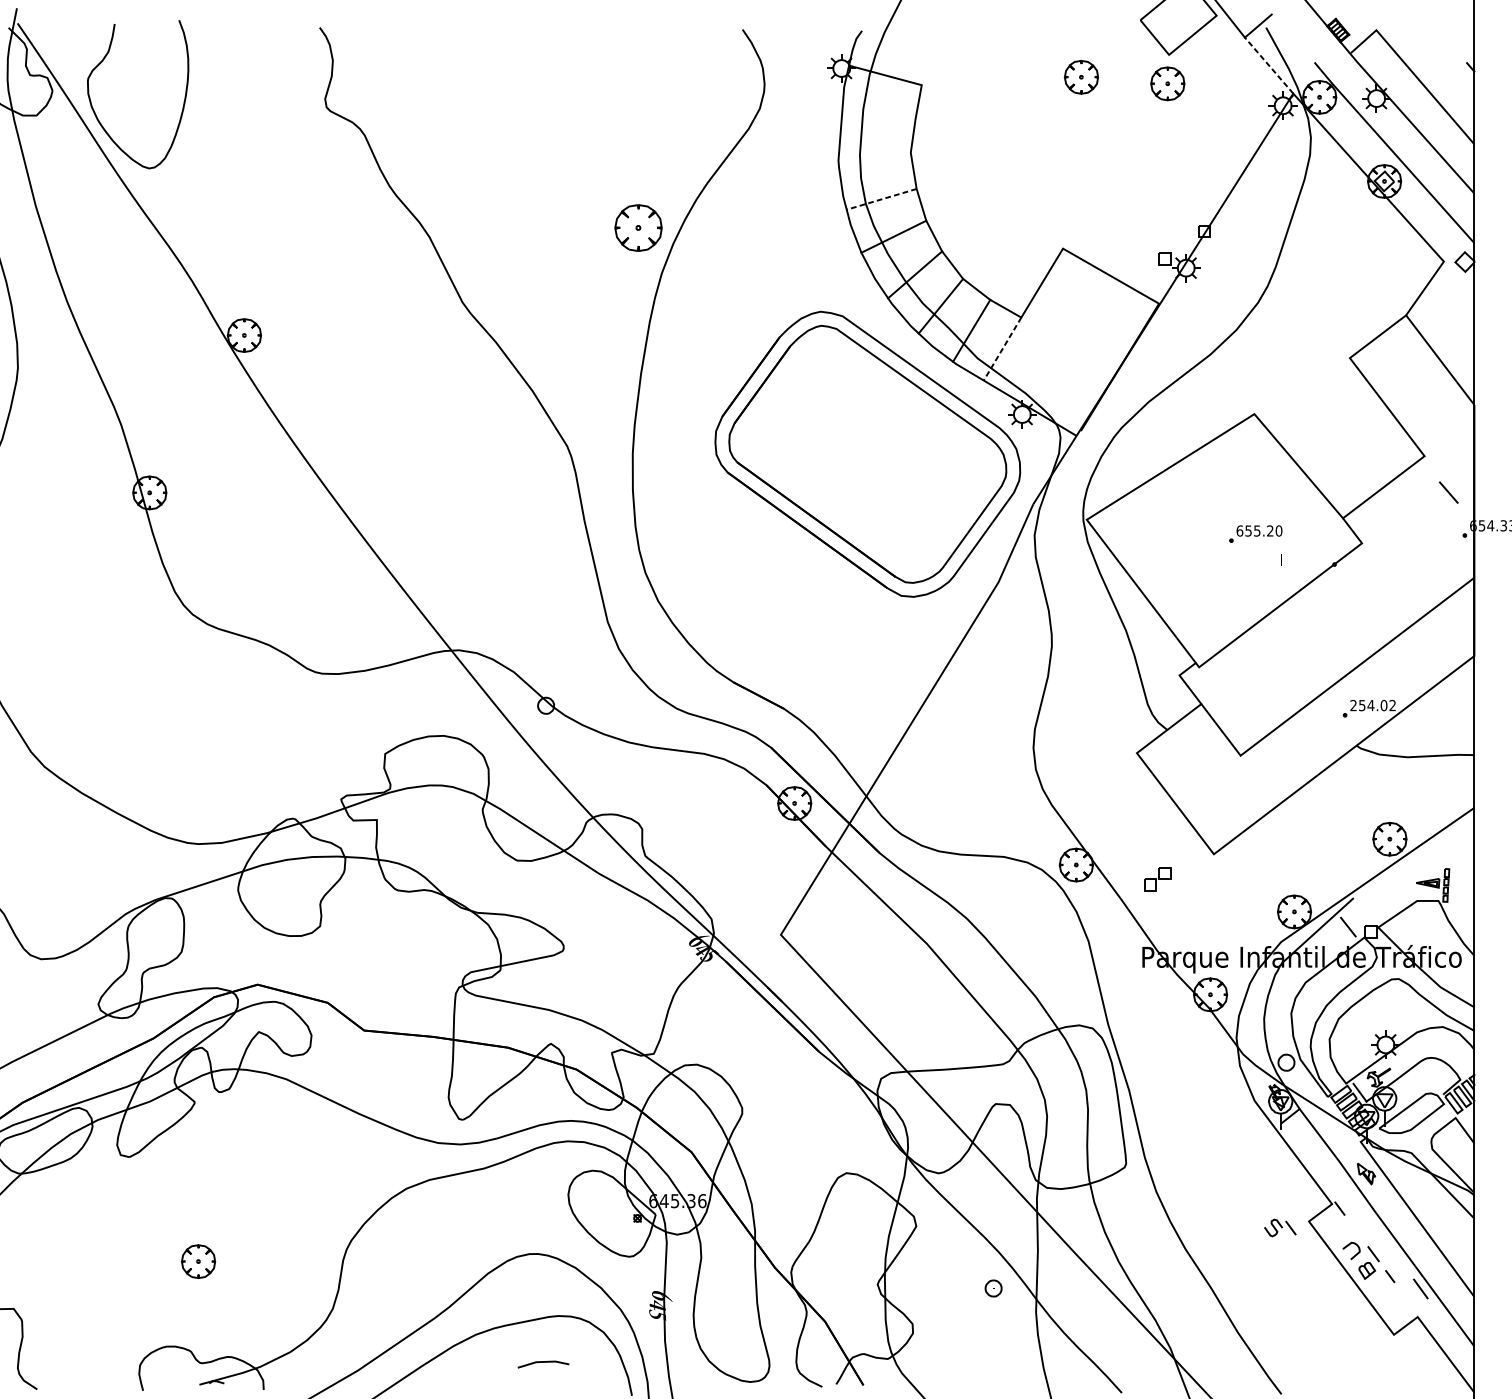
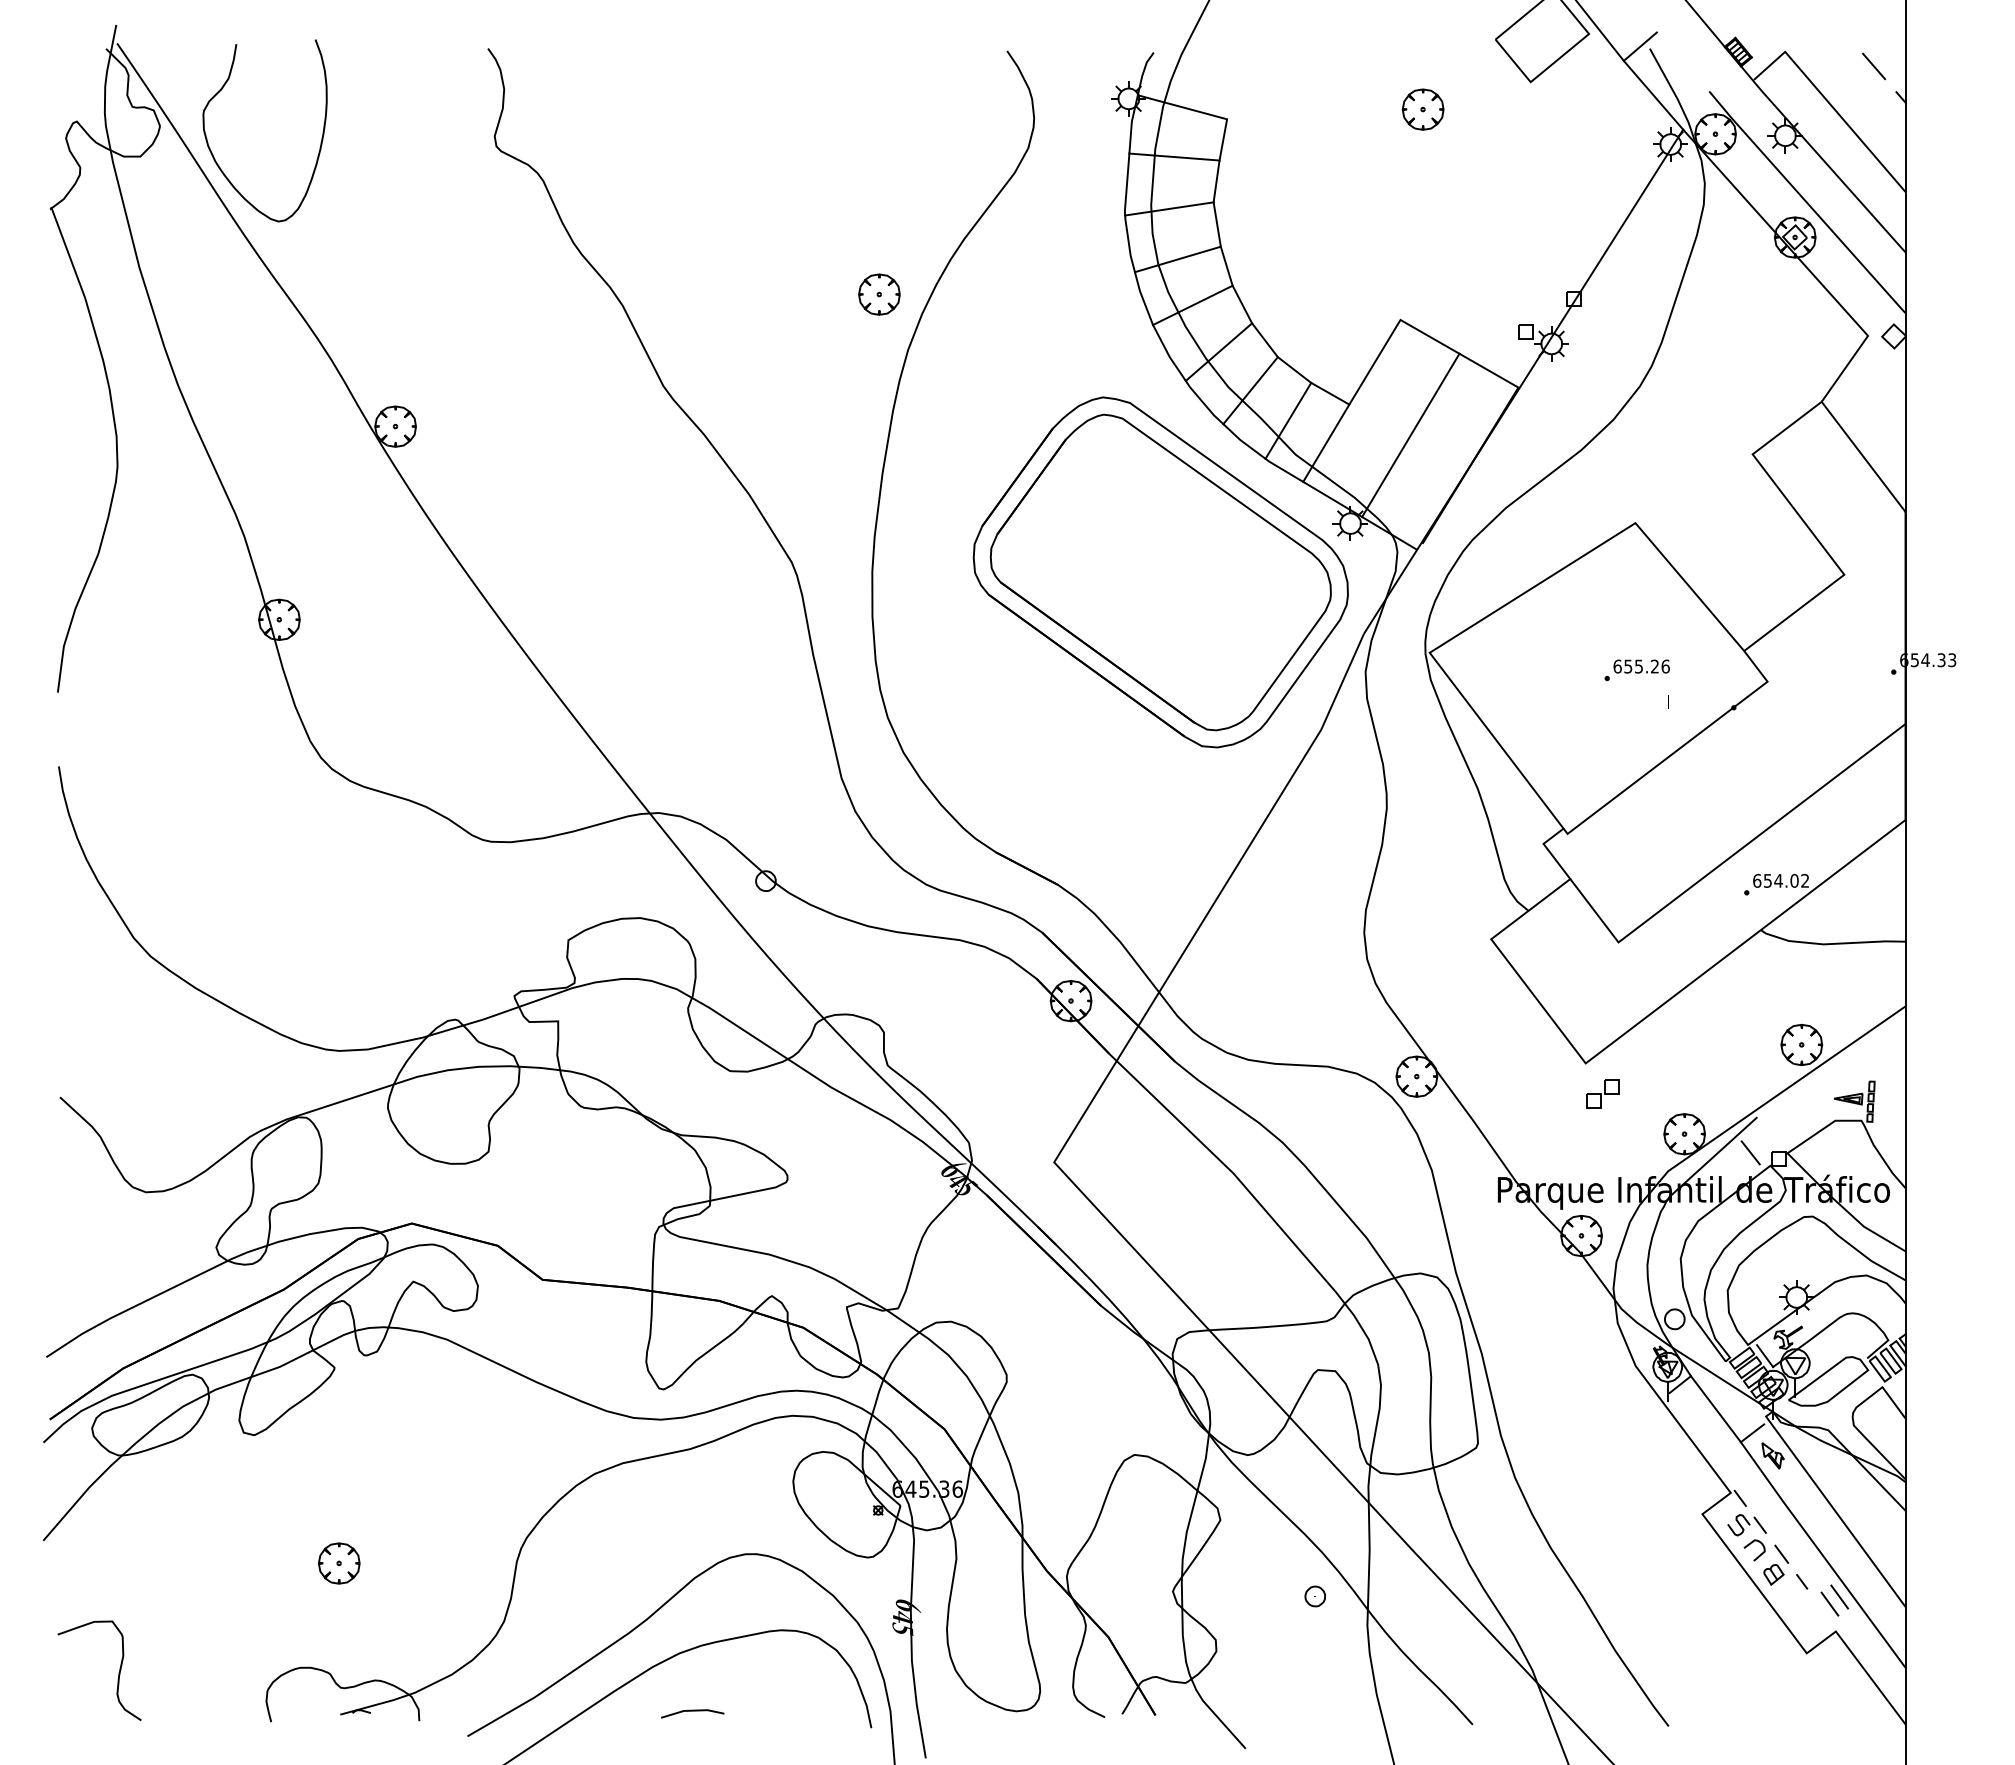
line: (1269, 64) -> (1653, 94), dashed -> solid
part: (1167, 83) -> (1528, 117), removed
line: (878, 115) -> (1174, 156), added
line: (874, 157) -> (1169, 208), added
line: (881, 199) -> (1177, 259), dashed -> solid
part: (638, 227) -> (879, 294), size x0.71
line: (1071, 342) -> (1410, 435), added
line: (1002, 349) -> (1326, 443), dashed -> solid
line: (1449, 491) -> (1874, 65), moved
text: (1278, 530) -> (1665, 666), 655.20 -> 655.26
text: (1353, 705) -> (1757, 880), 254.02 -> 654.02
part: (1157, 878) -> (1602, 1093), moved
line: (1349, 1155) -> (1752, 1433), added
part: (1279, 1228) -> (1746, 1525), moved
line: (1412, 1294) -> (1829, 1603), added
line: (543, 1362) -> (692, 1711), moved

